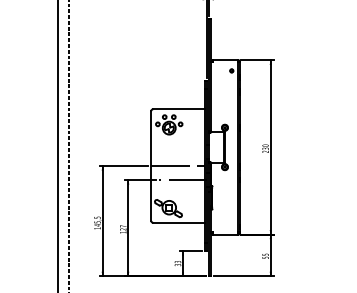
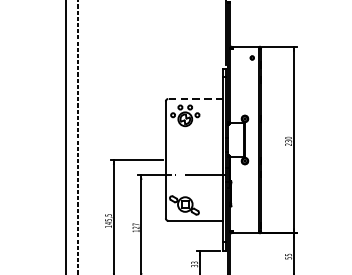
line: (179, 109) -> (196, 99), solid -> dashed
line: (177, 166) -> (194, 160), removed

